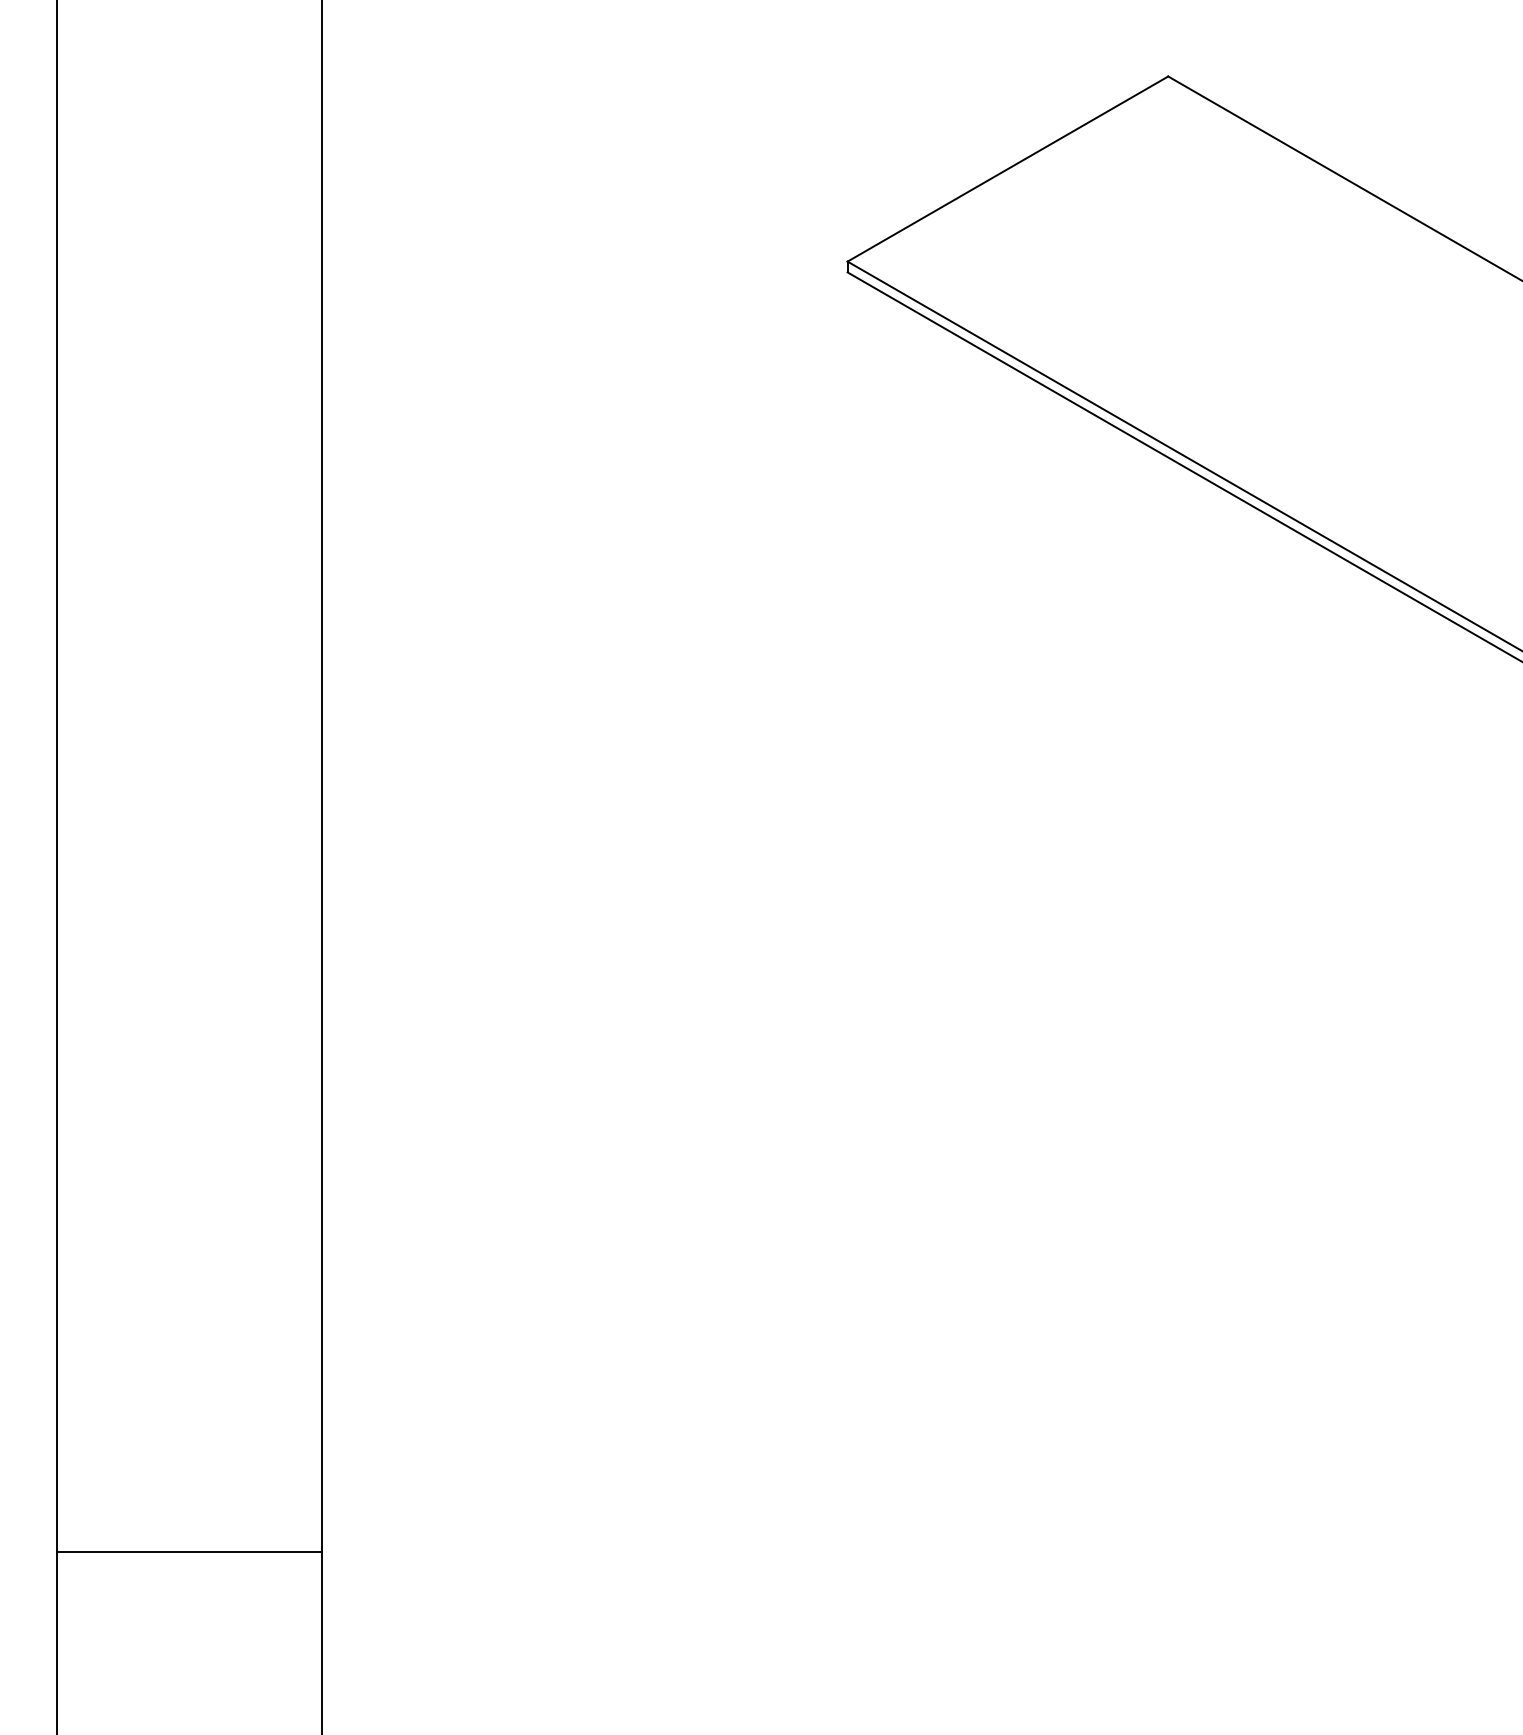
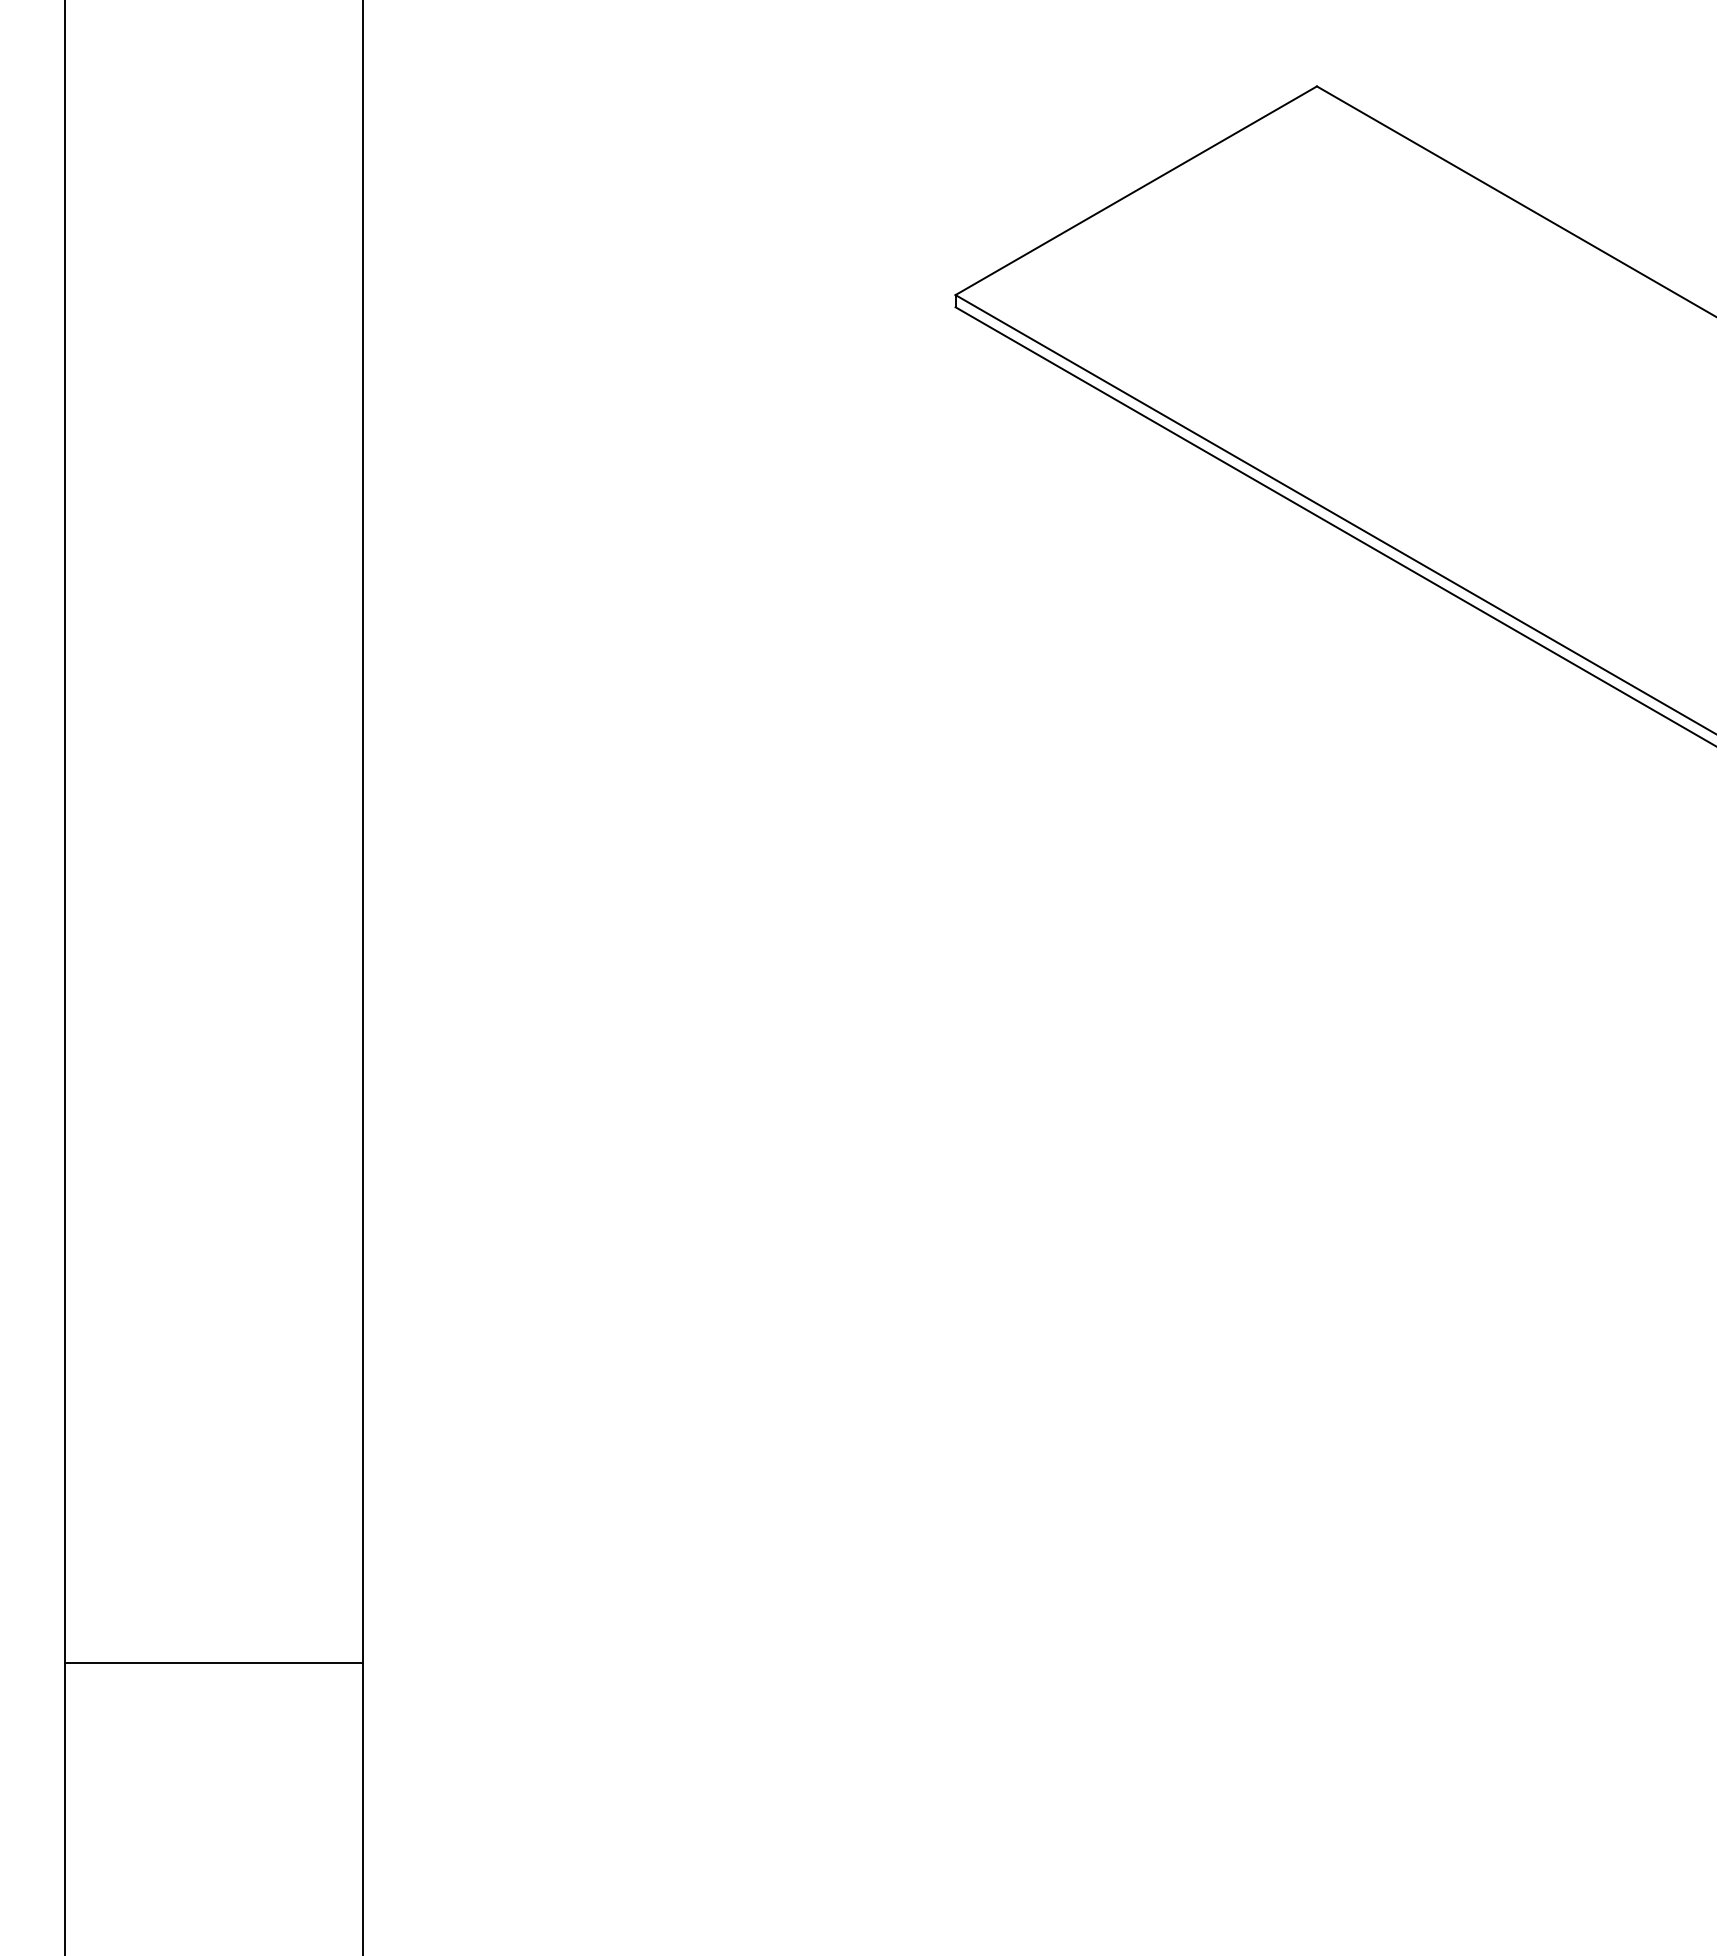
line: (189, 1551) -> (213, 1663), moved

